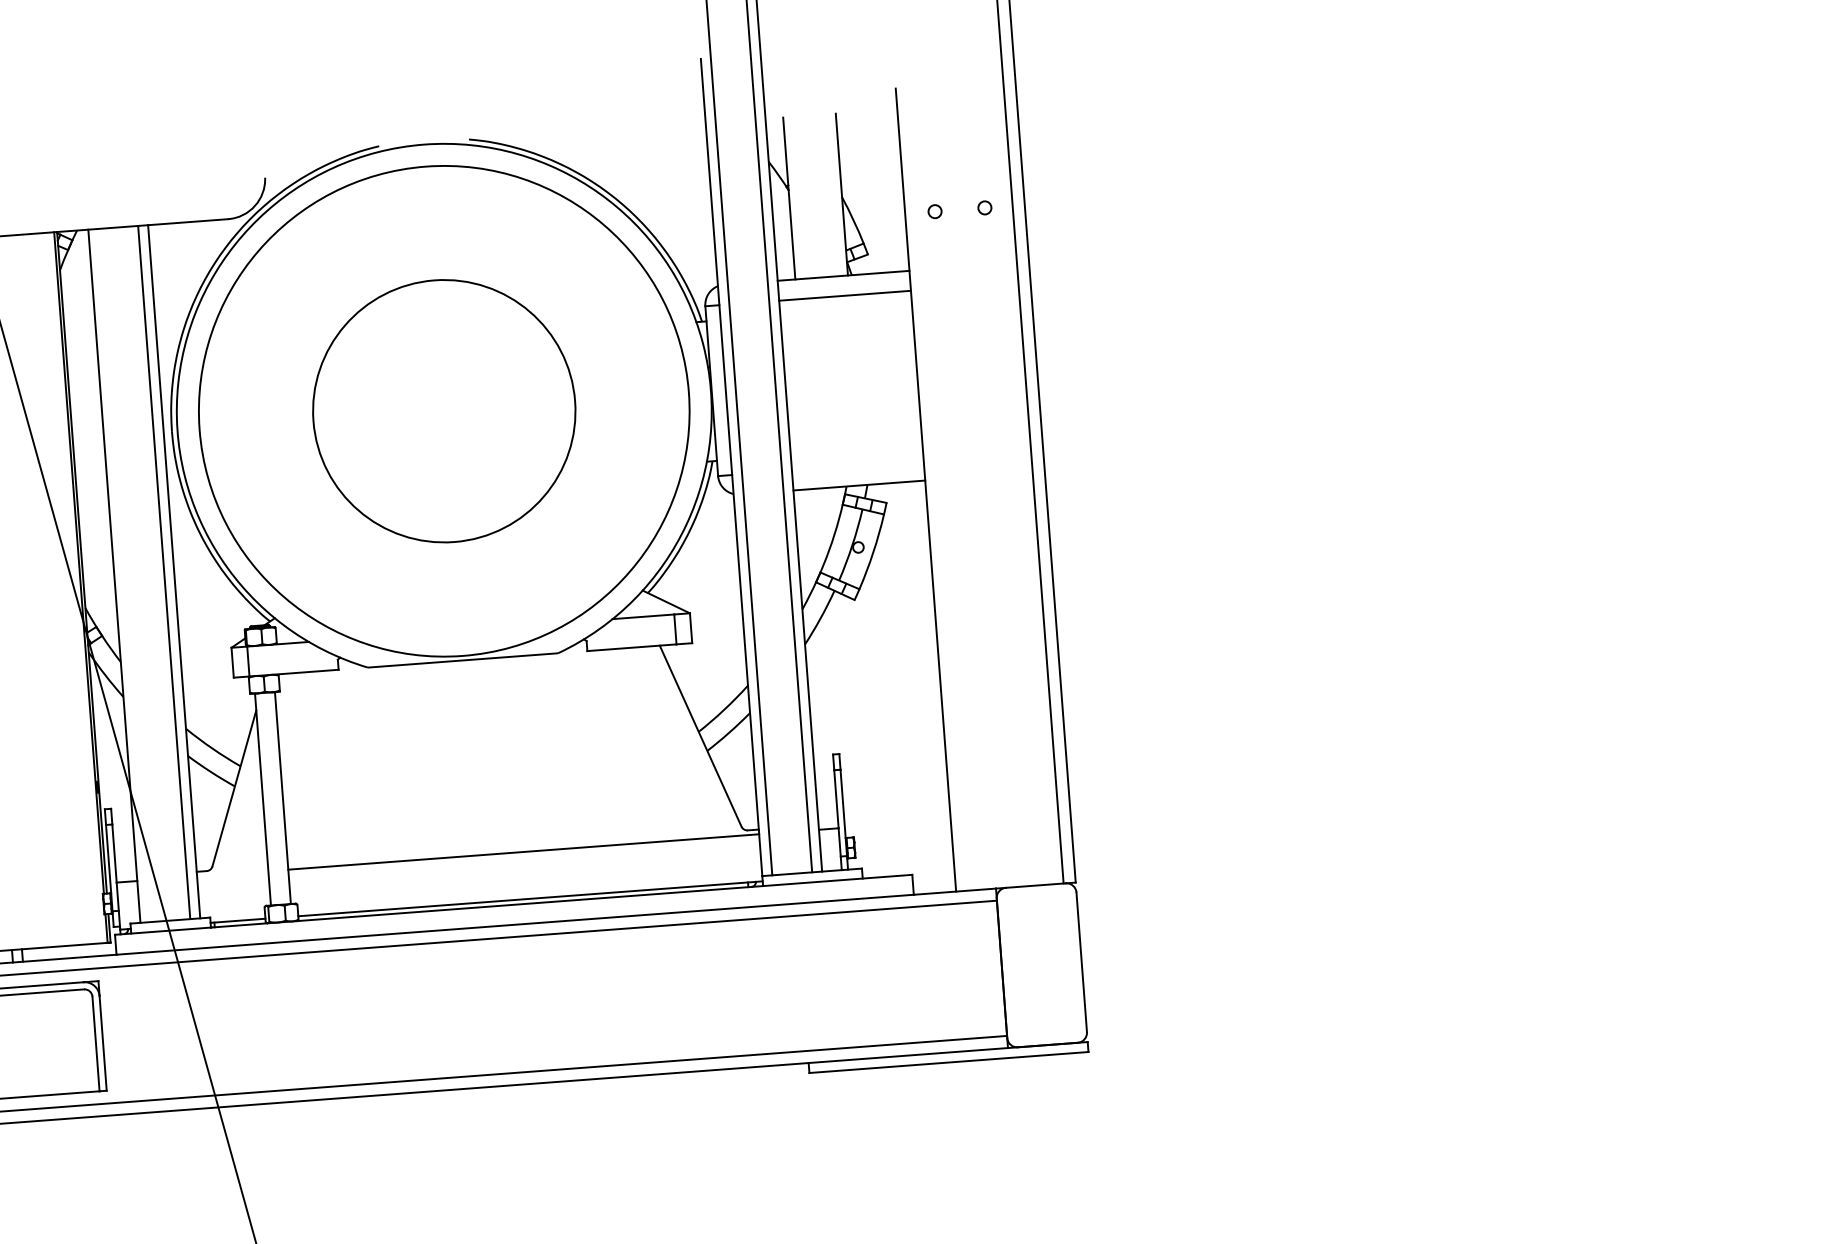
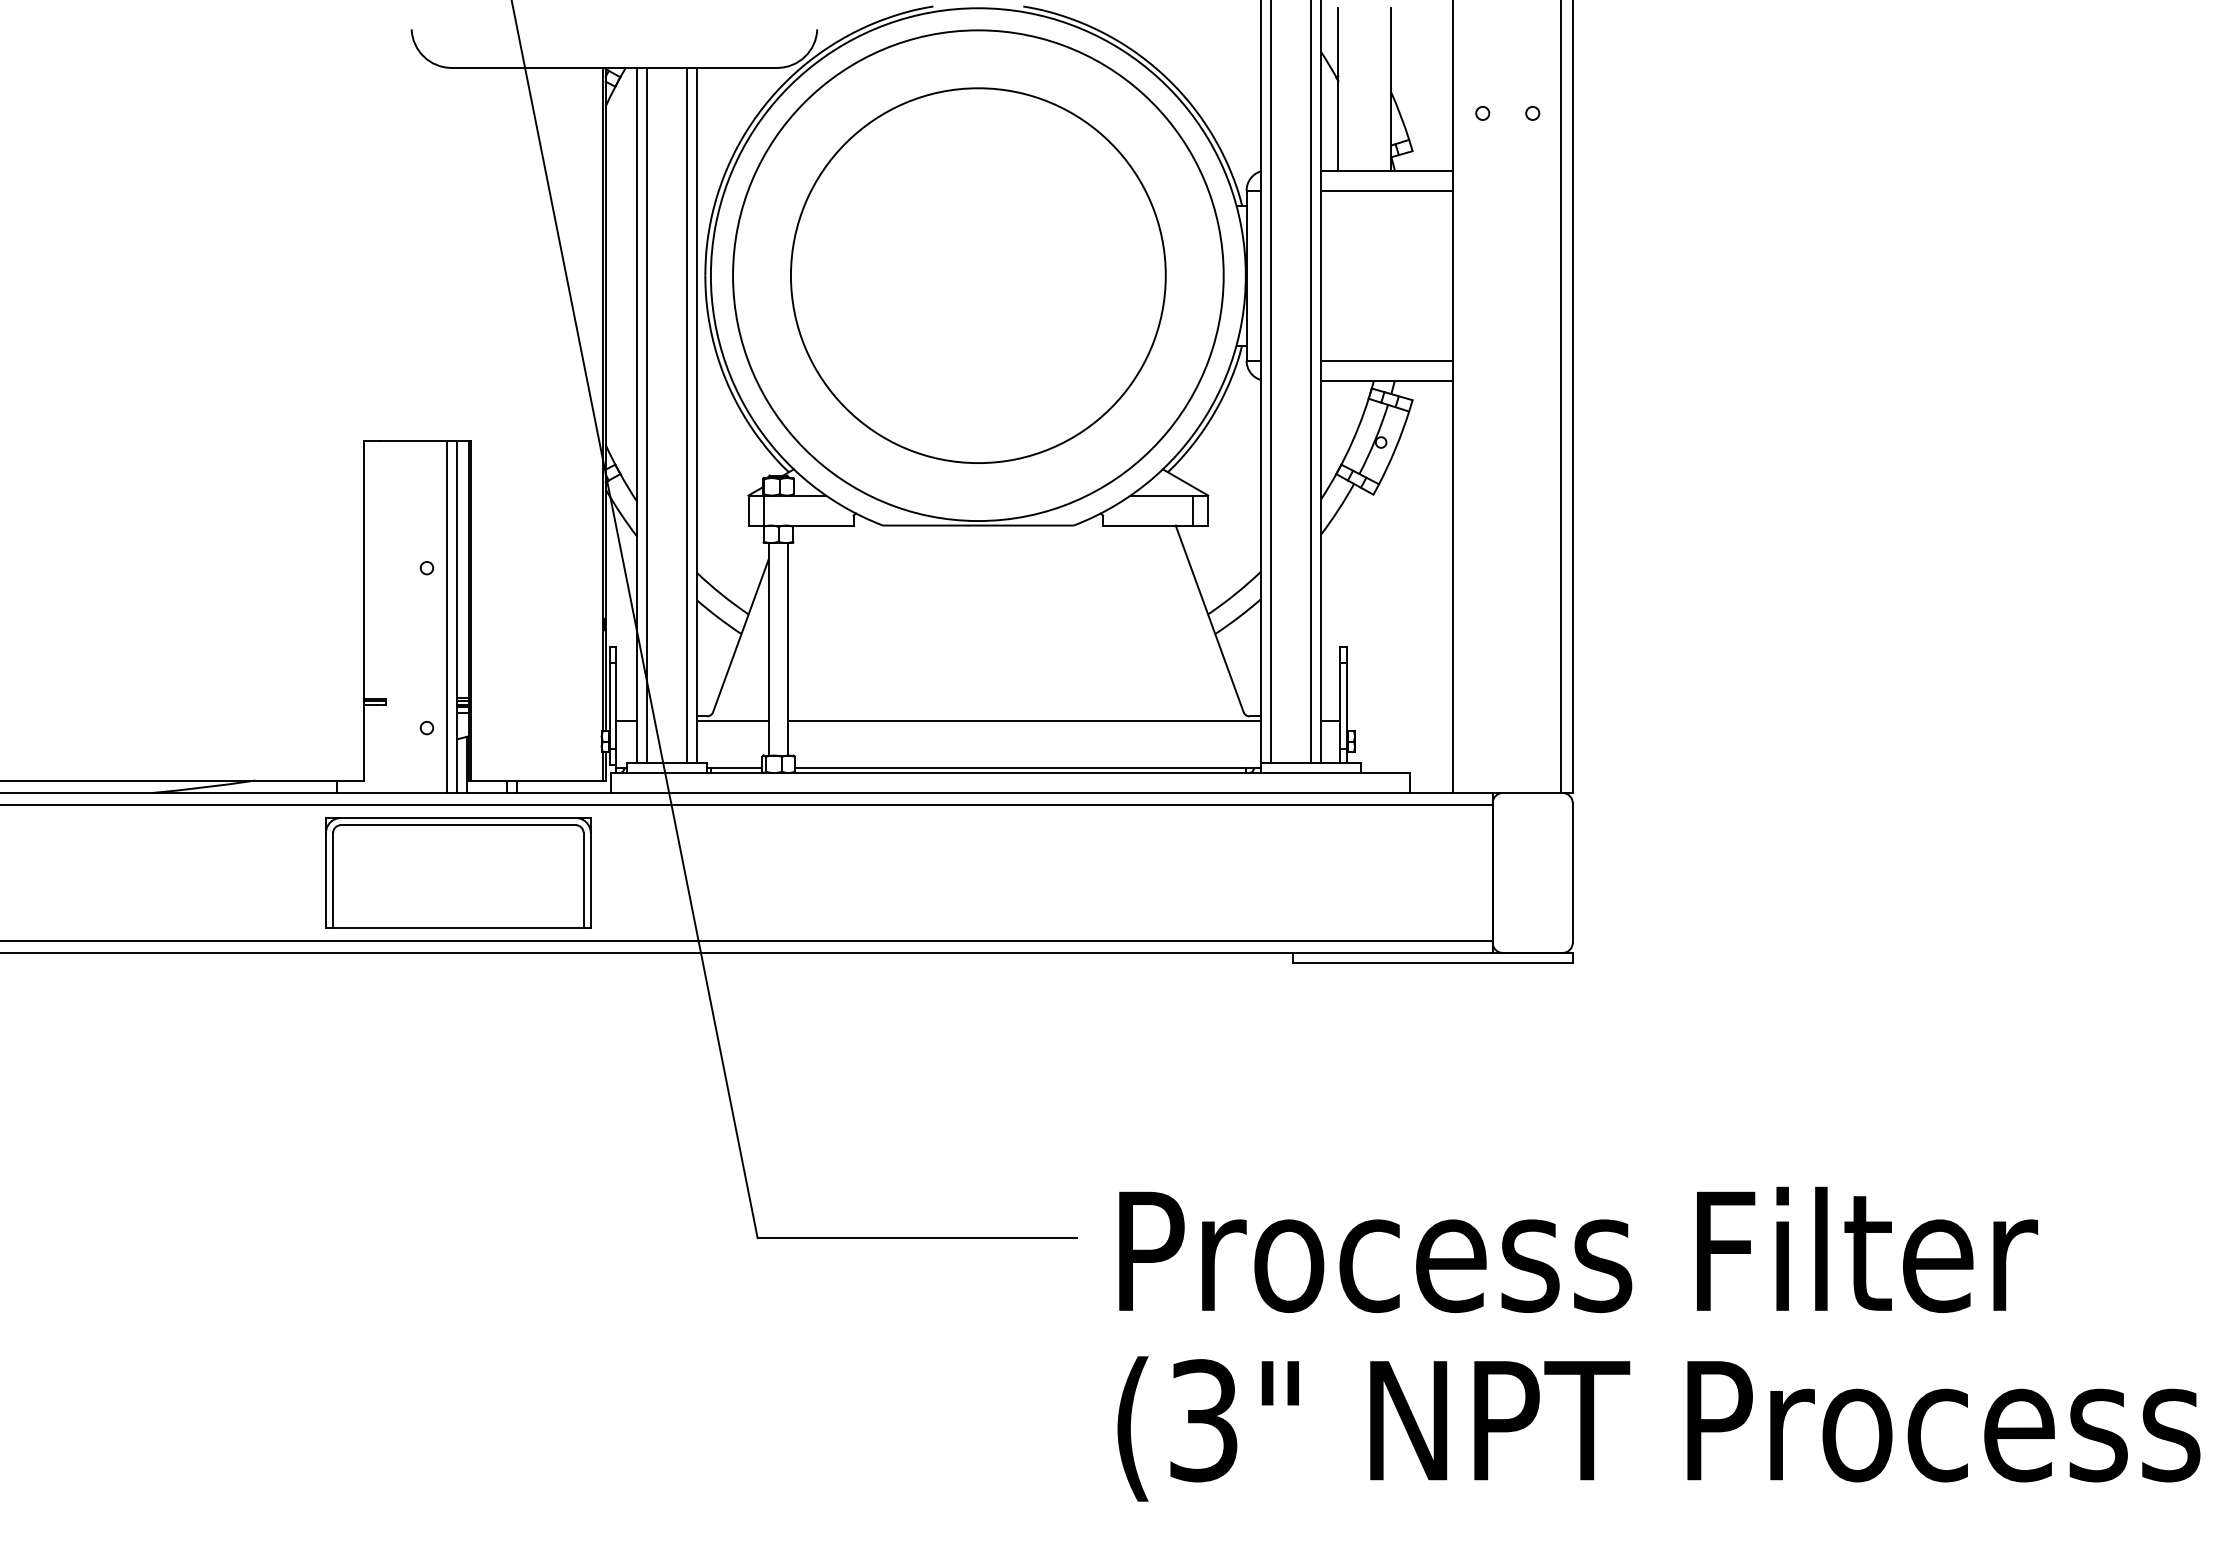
circle: (444, 411) -> (978, 275), size x1.43
line: (857, 465) -> (1386, 360), added
line: (124, 575) -> (647, 415), added
line: (232, 874) -> (732, 721), added

